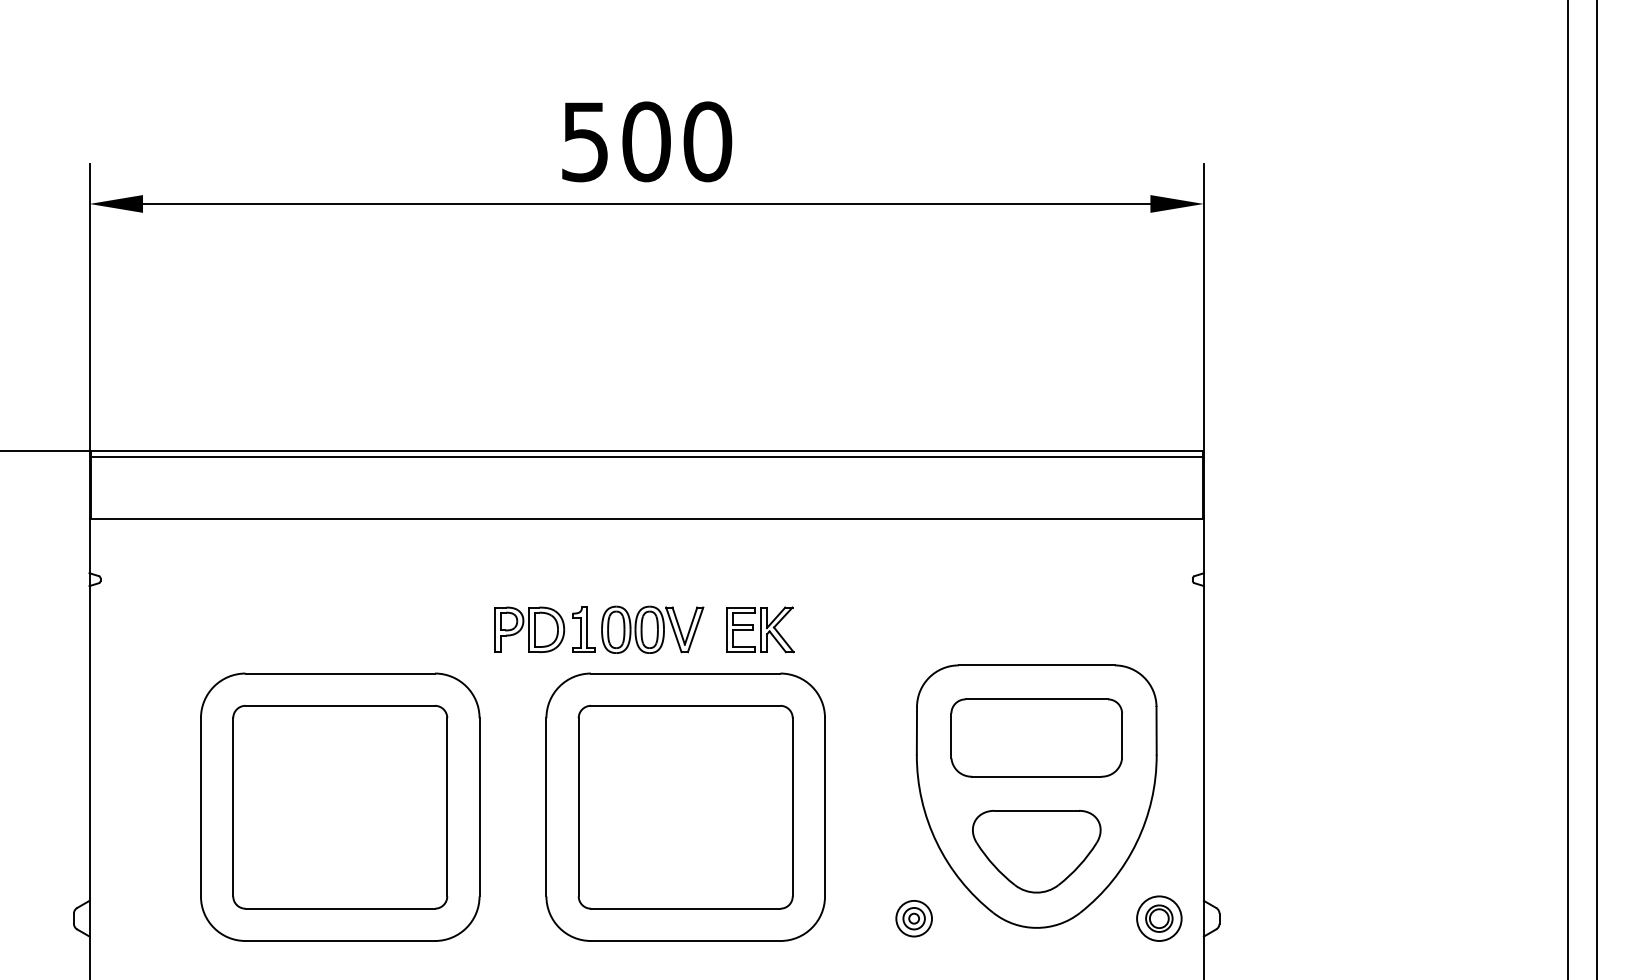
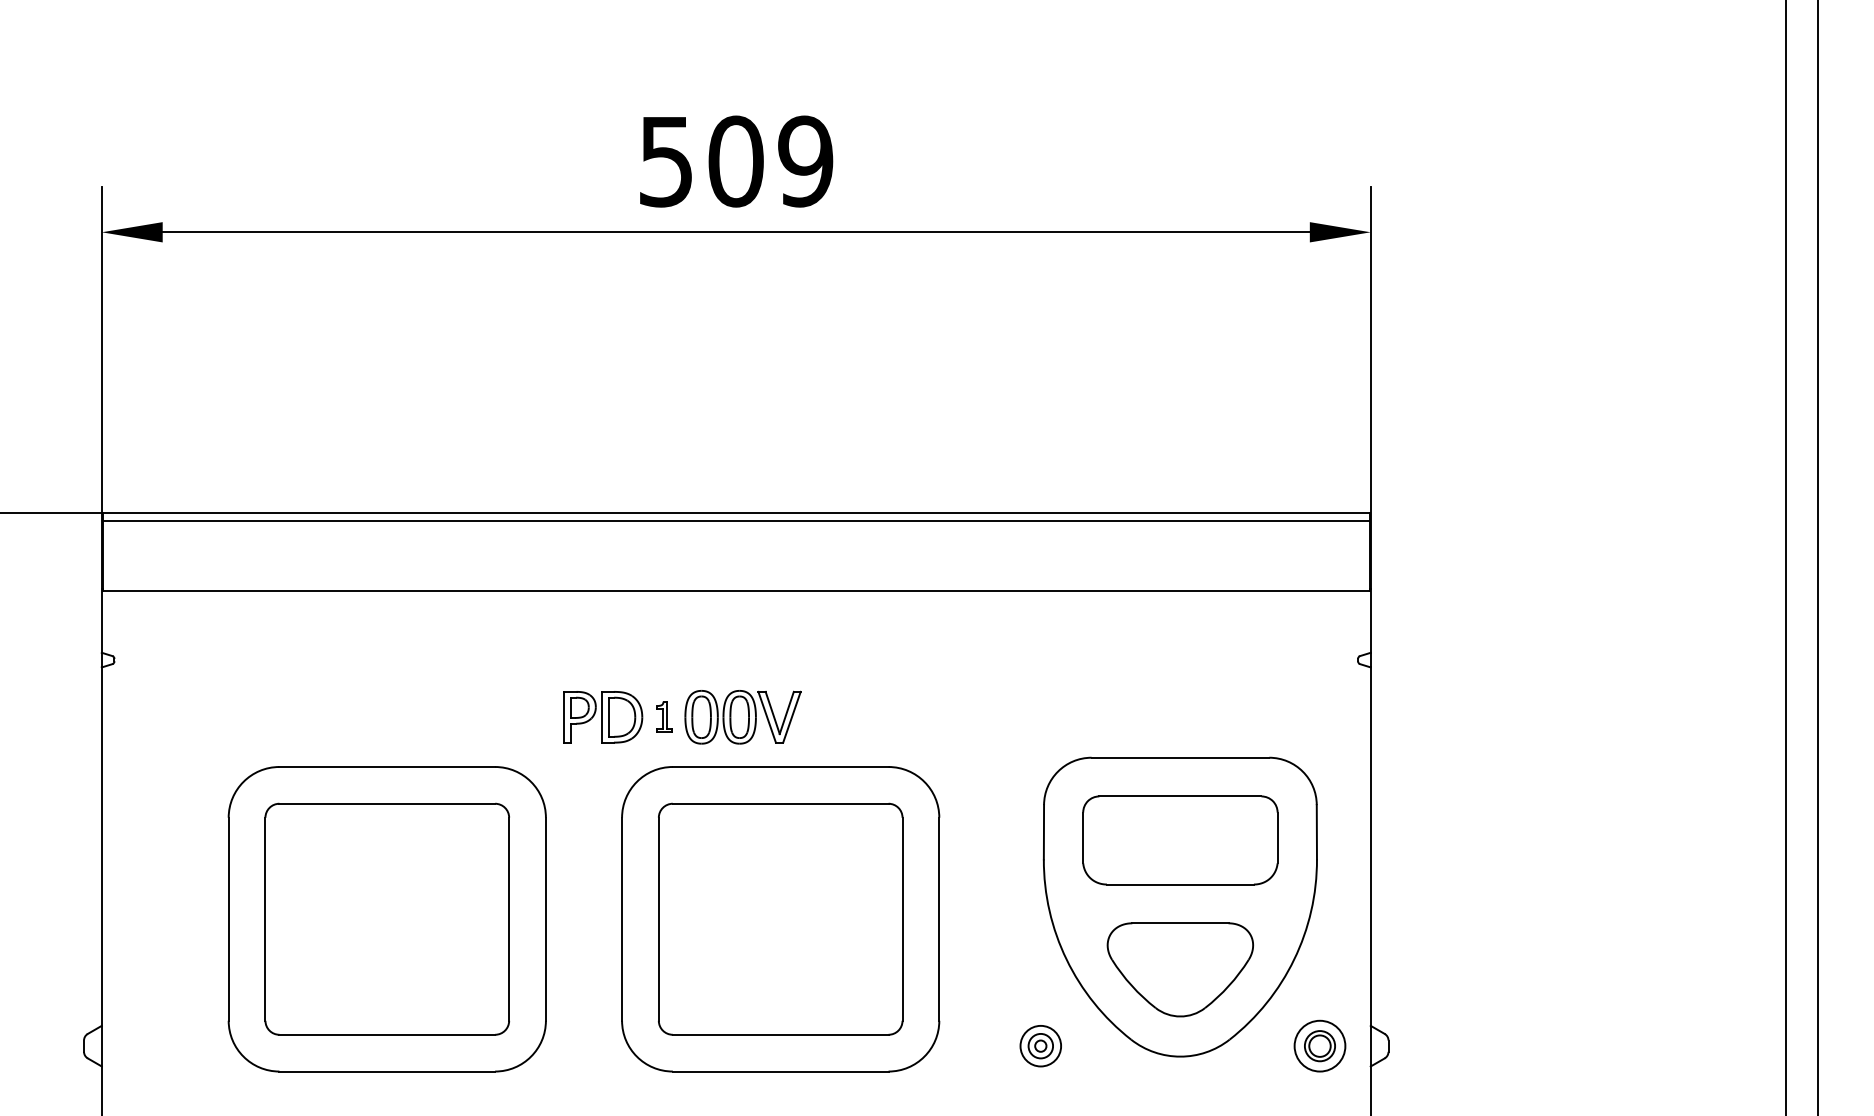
text: (707, 141) -> (805, 161), 500 -> 509
part: (583, 629) -> (664, 716), size x0.6
part: (760, 629) -> (865, 716), removed

